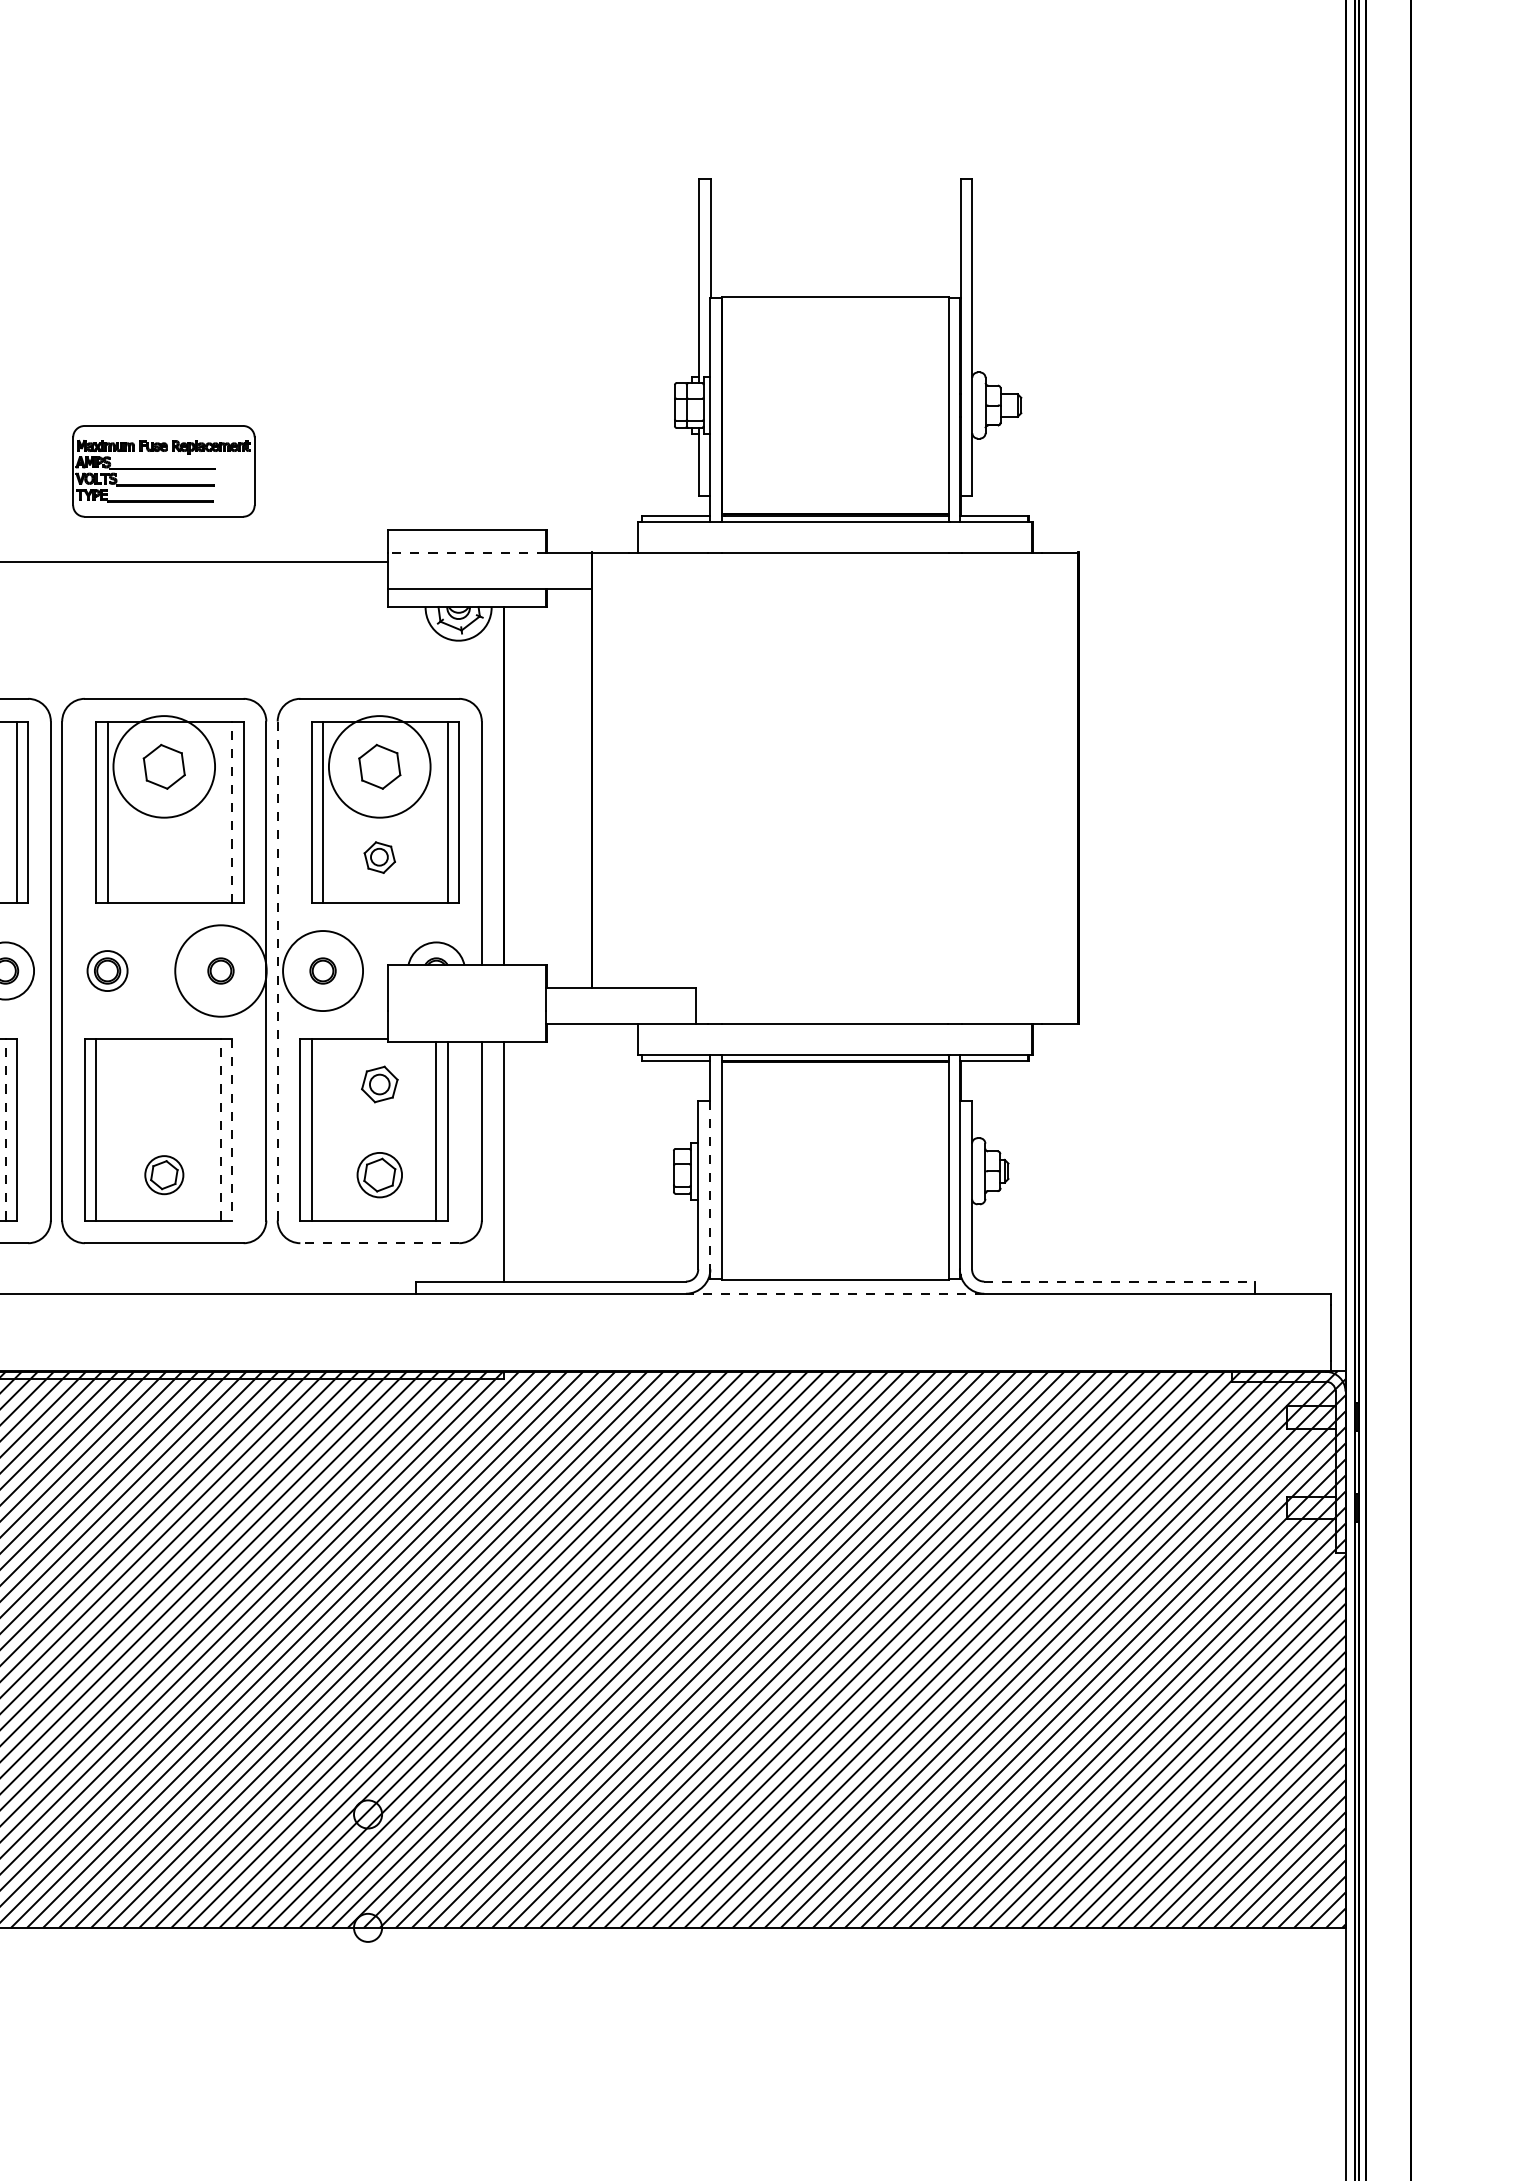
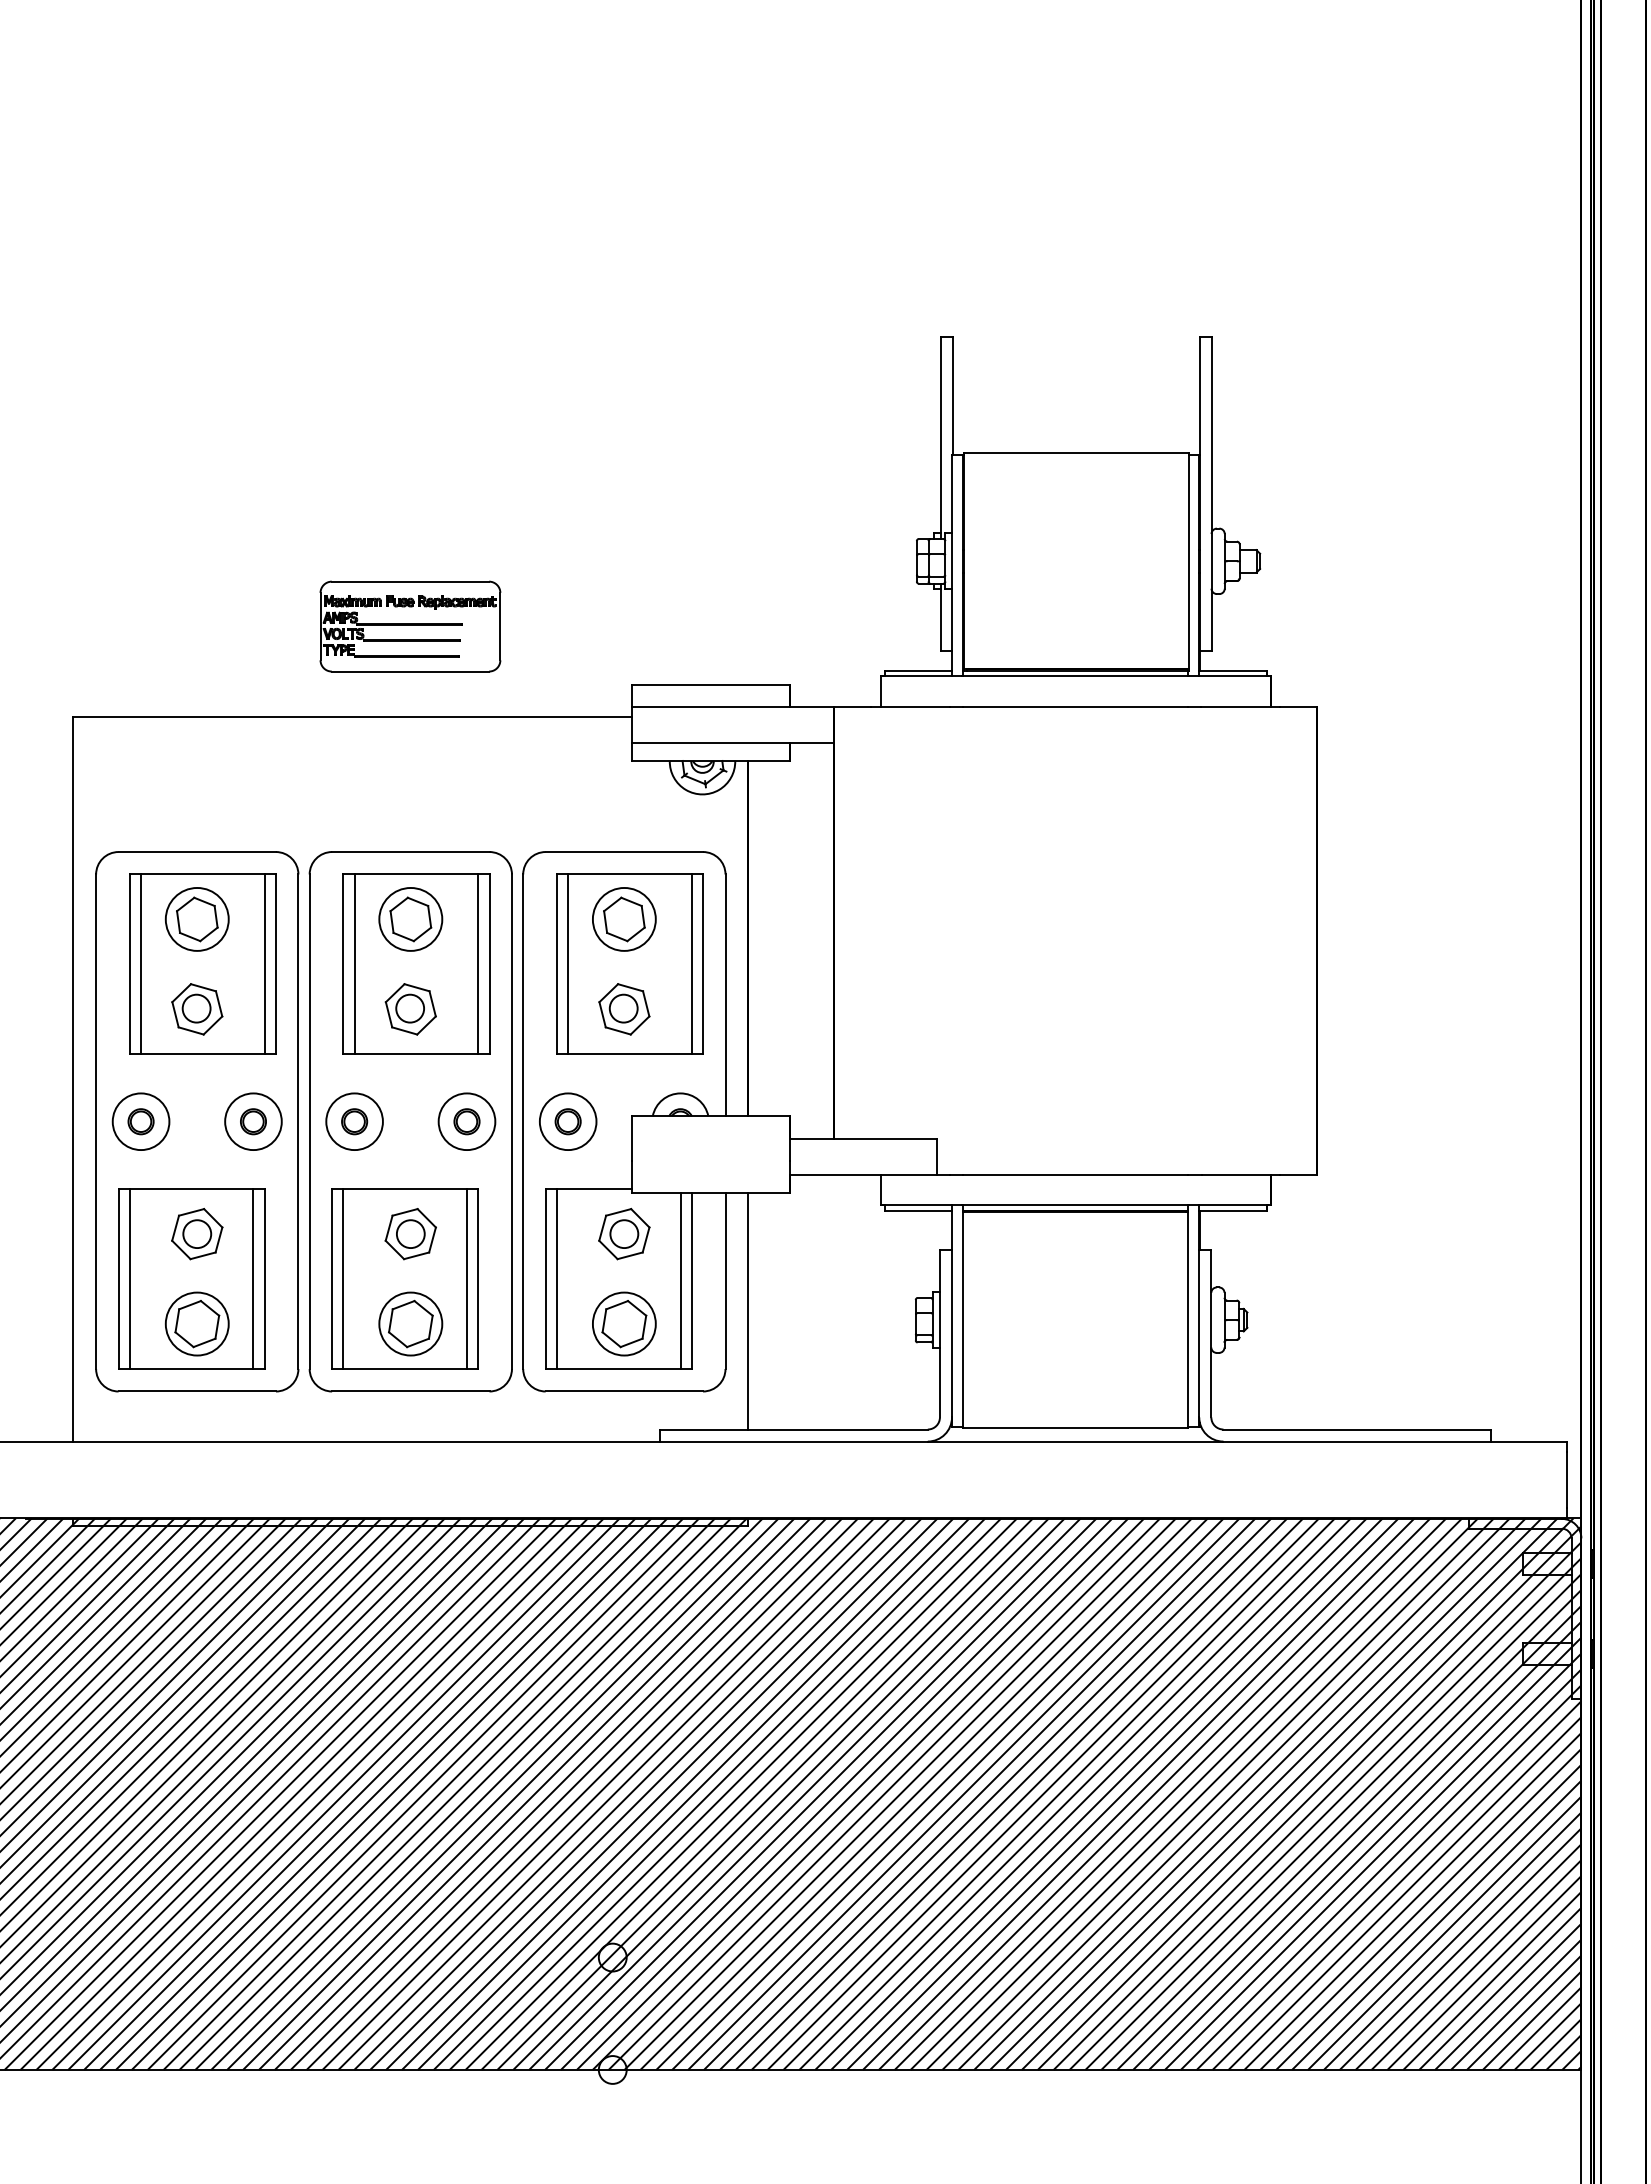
line: (466, 553) -> (710, 707), dashed -> solid
circle: (163, 765) -> (410, 918), size x0.62
circle: (378, 765) -> (623, 918), size x0.62
line: (232, 812) -> (478, 964), dashed -> solid
part: (163, 857) -> (410, 1009), added
part: (379, 857) -> (624, 1009), size x1.67
circle: (107, 970) -> (354, 1121), size x1.43
circle: (220, 970) -> (466, 1121), size x0.62
line: (277, 970) -> (523, 1121), dashed -> solid
circle: (322, 970) -> (567, 1121), size x0.71
part: (163, 1084) -> (410, 1234), added
part: (379, 1084) -> (624, 1234), size x1.43
line: (5, 1130) -> (253, 1279), dashed -> solid
line: (221, 1130) -> (467, 1279), dashed -> solid
line: (232, 1130) -> (478, 1279), dashed -> solid
part: (163, 1174) -> (410, 1323), size x1.67
part: (379, 1174) -> (624, 1323), size x1.43
line: (710, 1184) -> (952, 1333), dashed -> solid
line: (379, 1243) -> (624, 1391), dashed -> solid
line: (1119, 1281) -> (1357, 1429), dashed -> solid
line: (835, 1293) -> (1075, 1441), dashed -> solid

